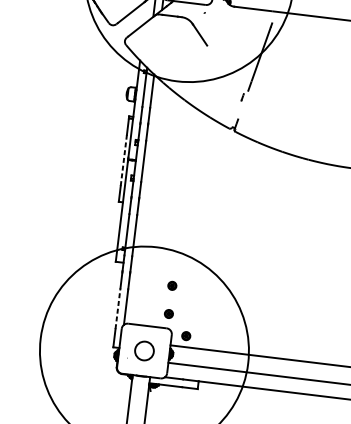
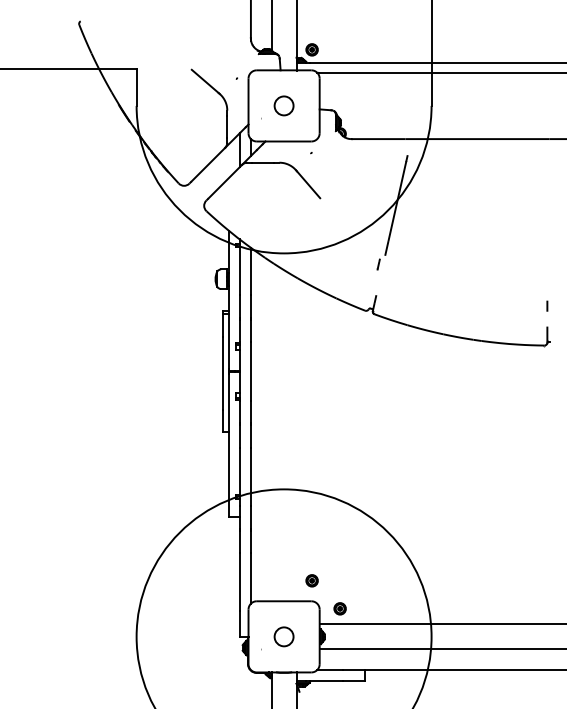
line: (123, 159) -> (222, 372), dashed -> solid
part: (171, 285) -> (311, 540), removed
line: (117, 309) -> (239, 582), dashed -> solid
circle: (144, 350) -> (283, 636), size x0.71

